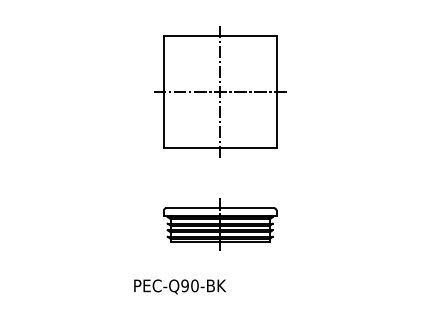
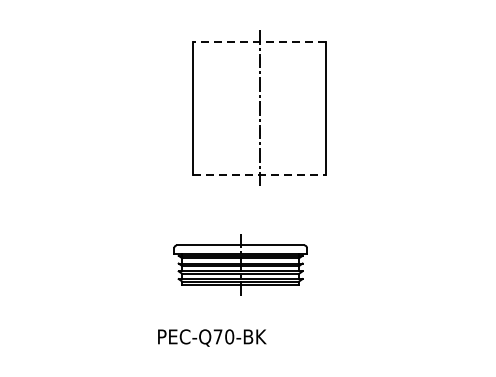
line: (219, 35) -> (258, 41), solid -> dashed
line: (219, 91) -> (258, 107), removed
line: (220, 148) -> (259, 174), solid -> dashed
part: (220, 224) -> (240, 264), moved
text: (184, 285) -> (217, 336), PEC-Q90-BK -> PEC-Q70-BK

